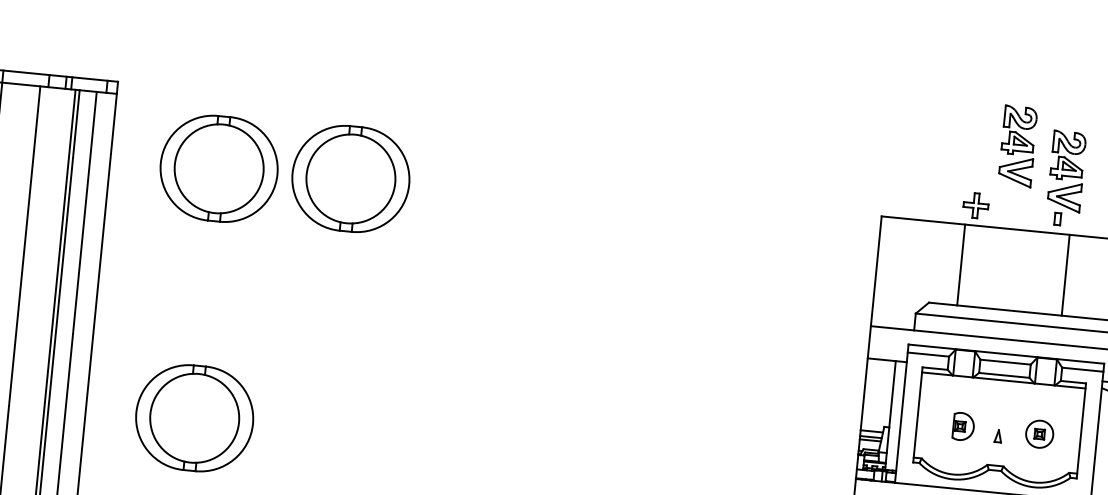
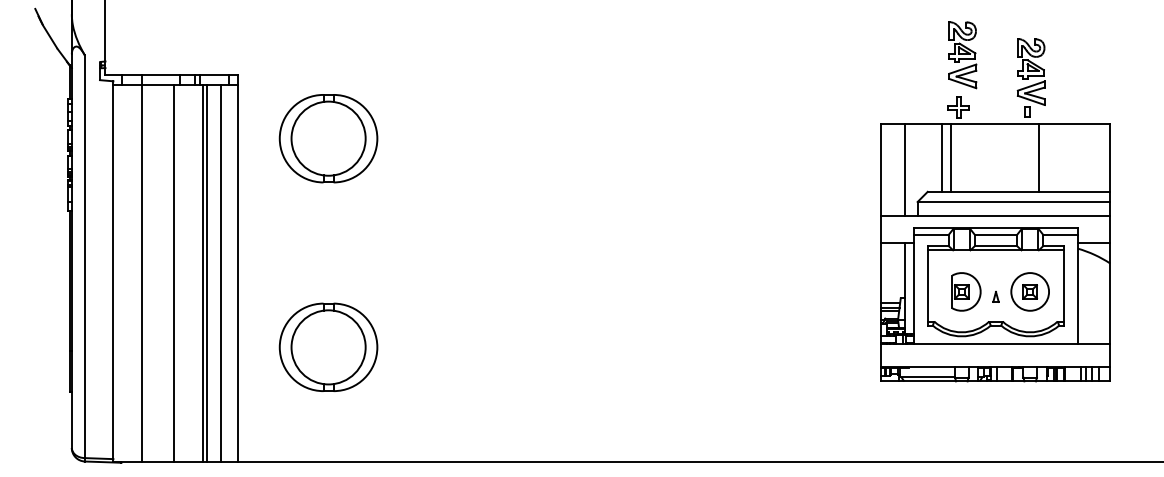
part: (1017, 146) -> (962, 55), moved
part: (350, 177) -> (438, 135), removed
line: (949, 263) -> (941, 157), added
line: (903, 274) -> (904, 170), added
part: (963, 426) -> (966, 291), size x1.67
part: (1039, 433) -> (1029, 291), size x1.67

